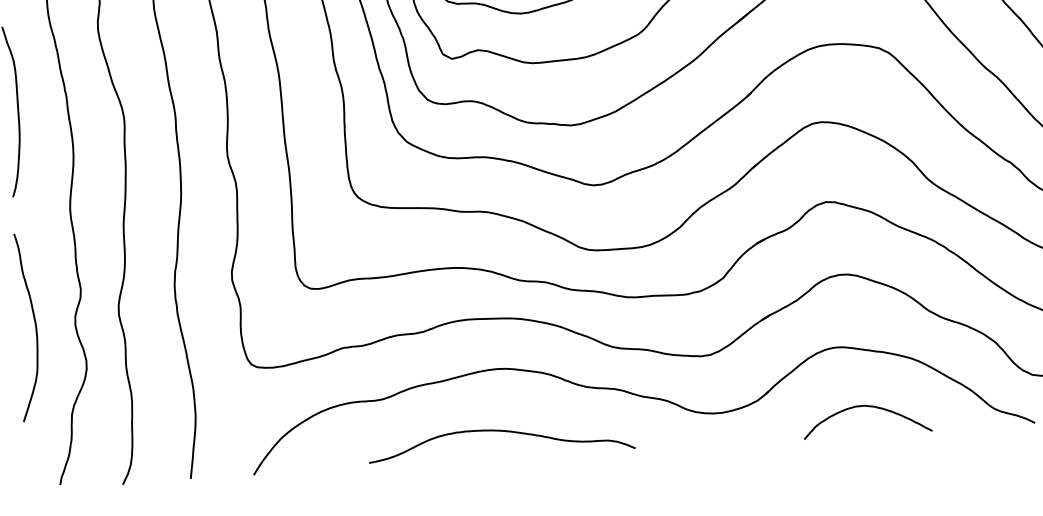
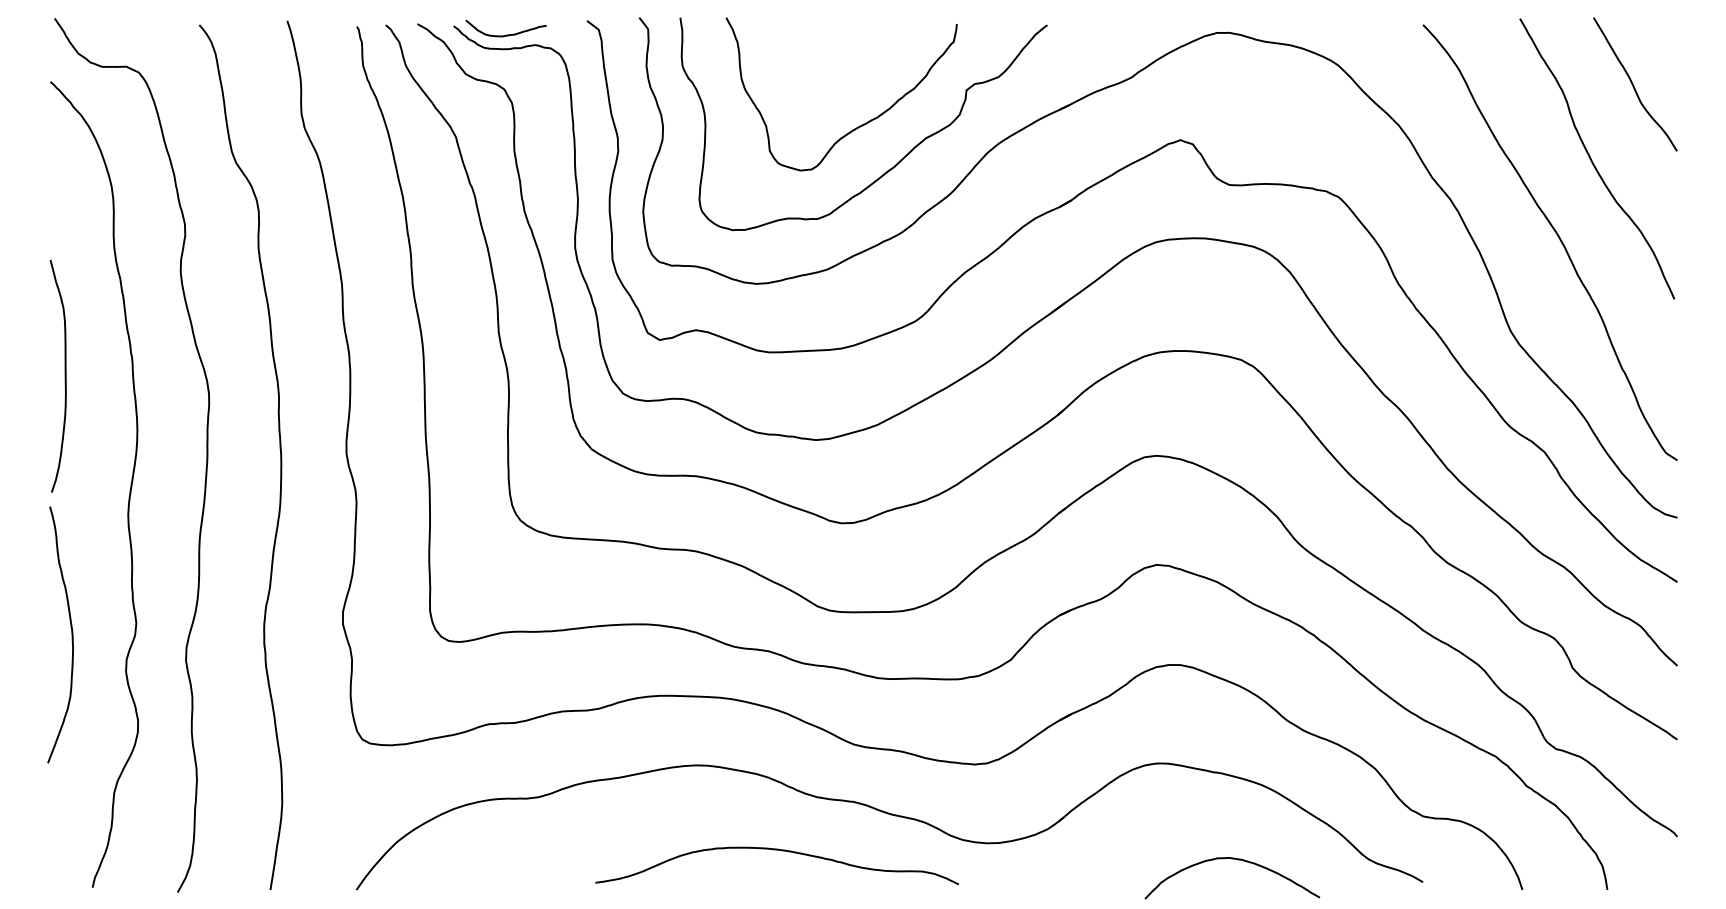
curve: (35, 326) -> (71, 634), moved
curve: (870, 407) -> (1237, 860), moved
curve: (504, 431) -> (781, 851), moved

